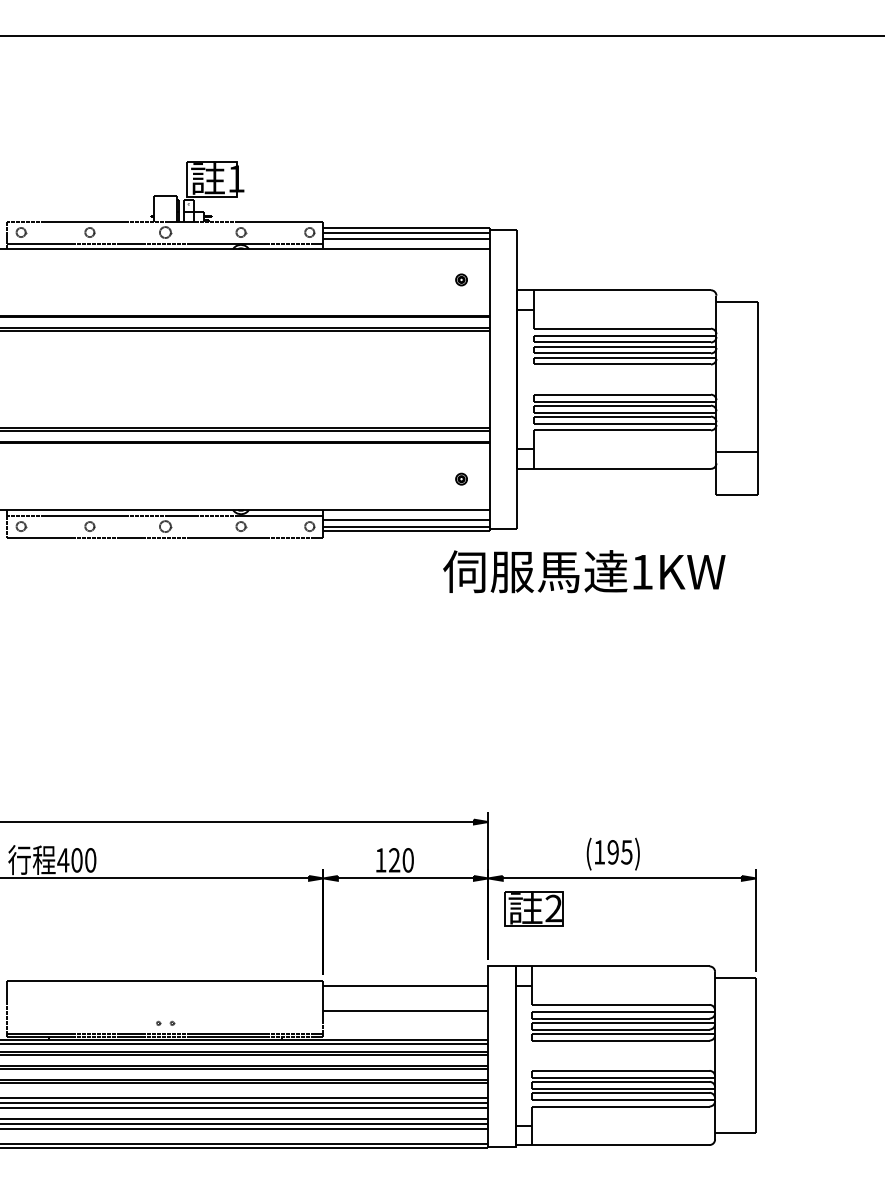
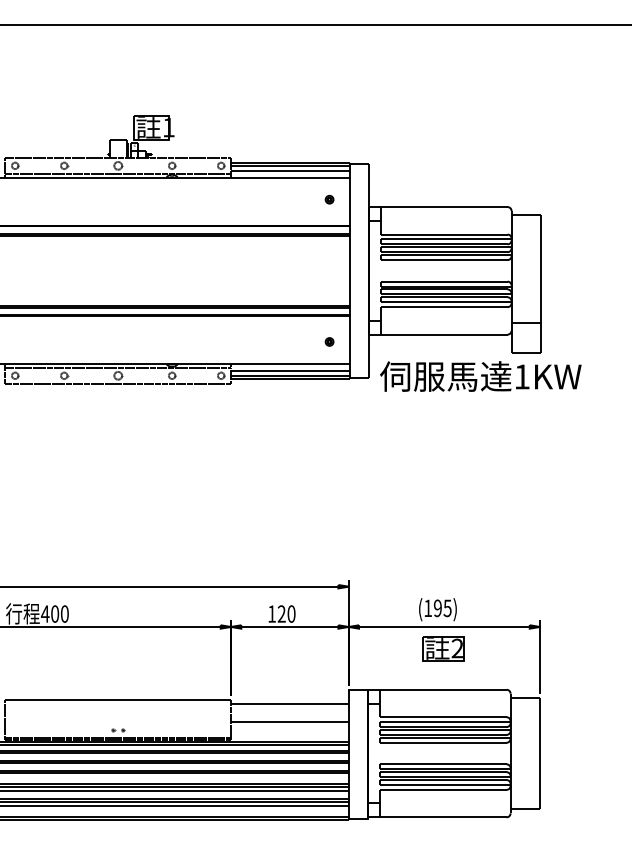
text: (584, 571) -> (480, 376), moved
part: (533, 908) -> (443, 648), moved

